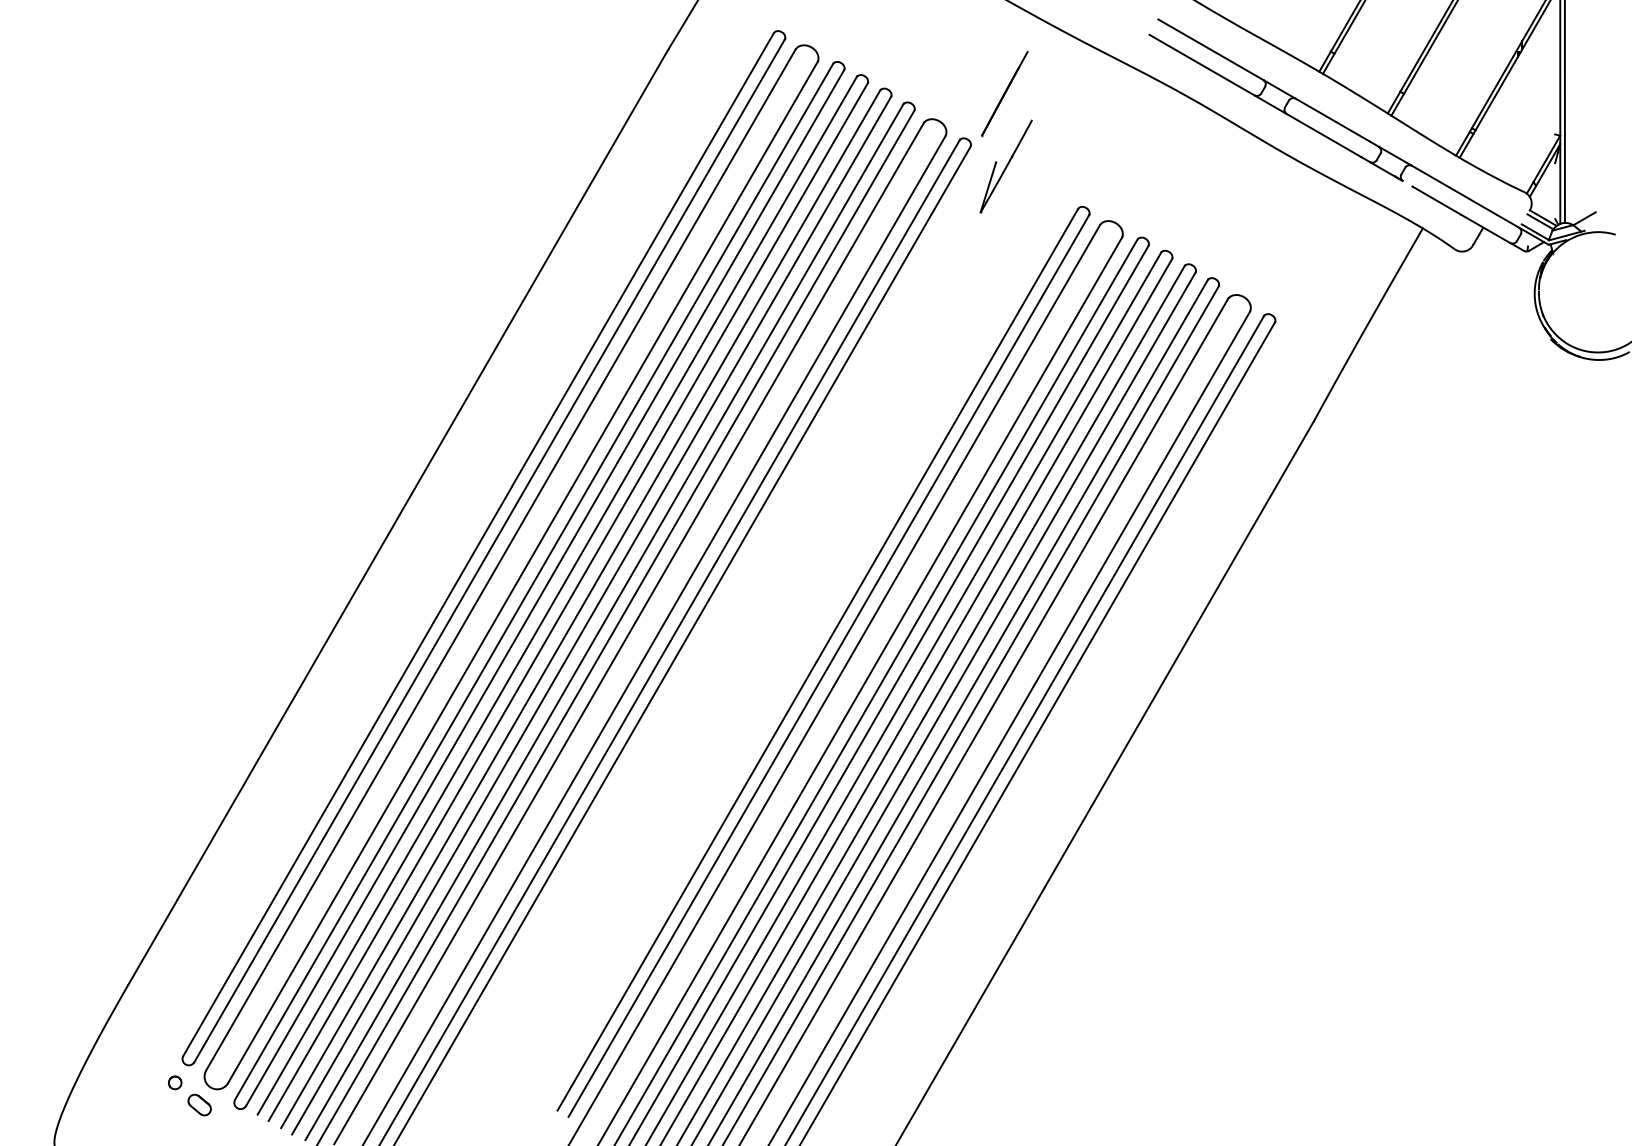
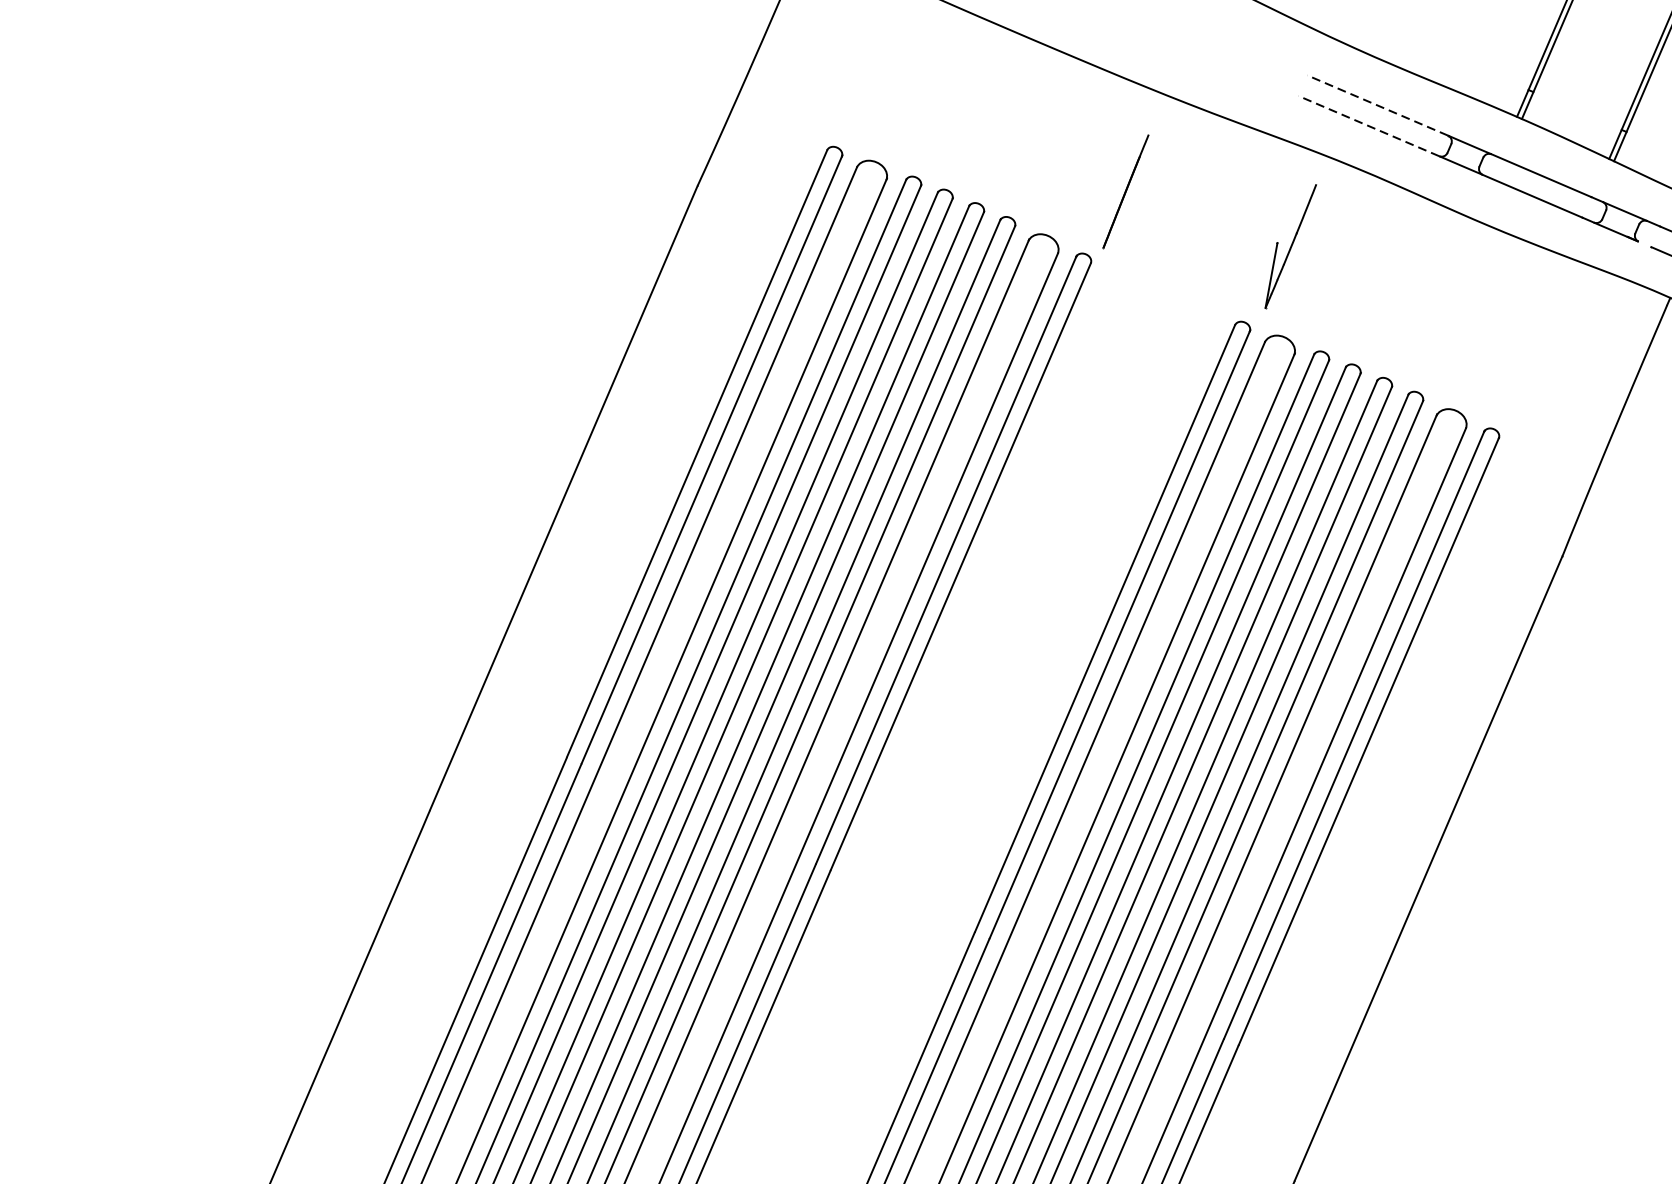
line: (1210, 49) -> (1377, 105), solid -> dashed
line: (1201, 65) -> (1368, 126), solid -> dashed
part: (1005, 166) -> (1289, 246), moved

